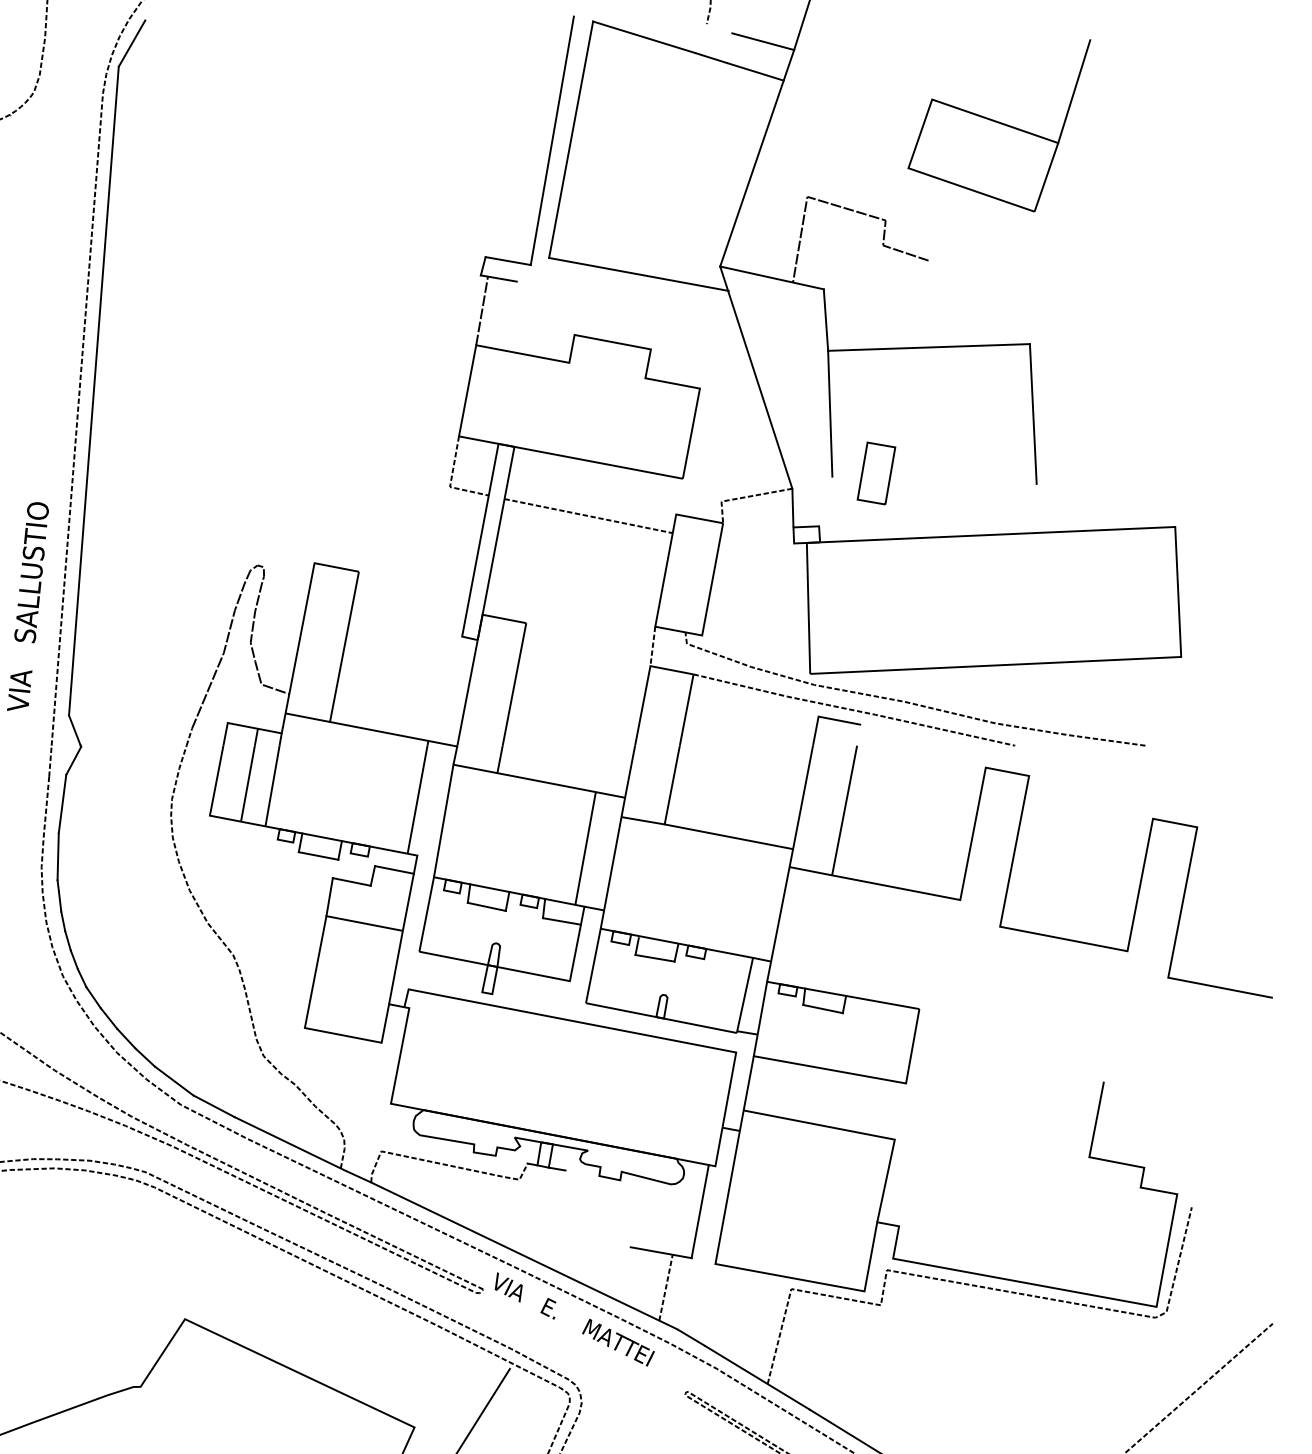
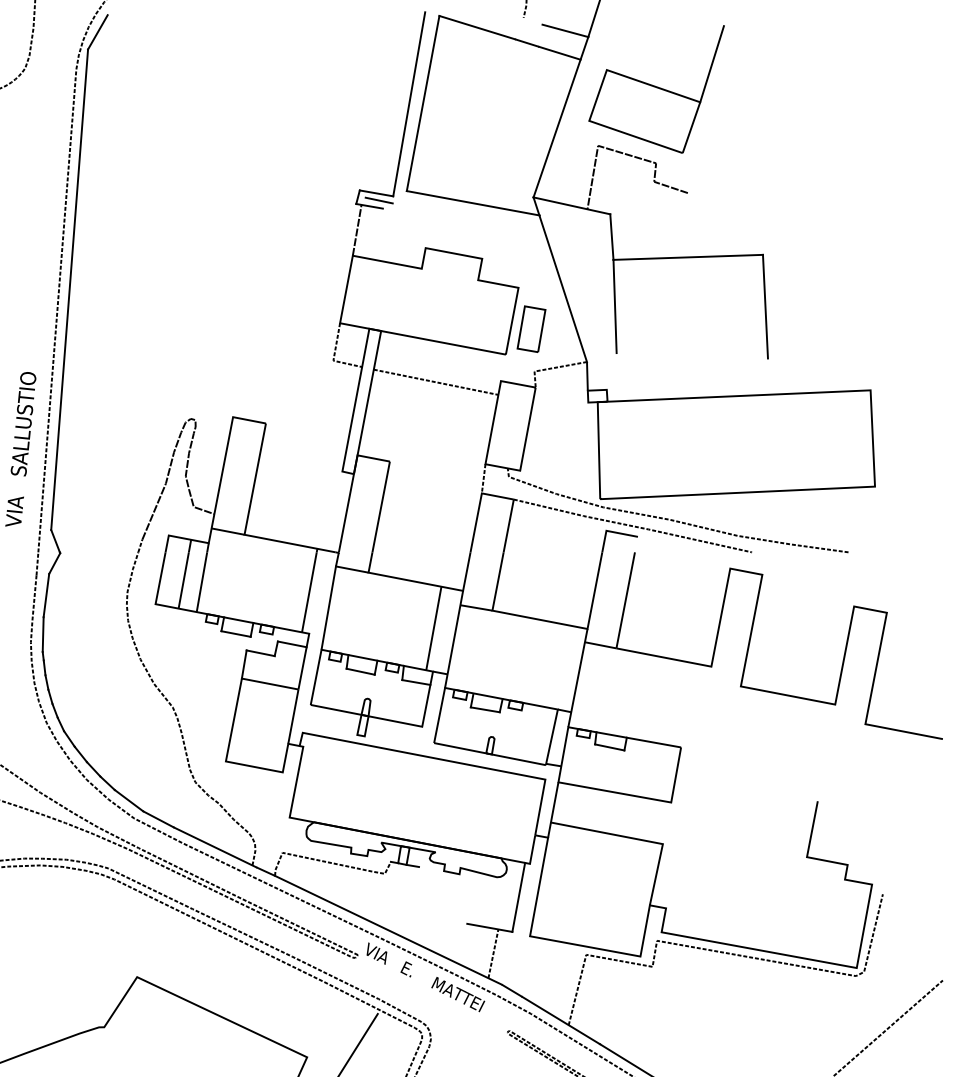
part: (999, 125) -> (656, 89), moved
line: (511, 270) -> (378, 200), added
part: (876, 473) -> (531, 329), moved

